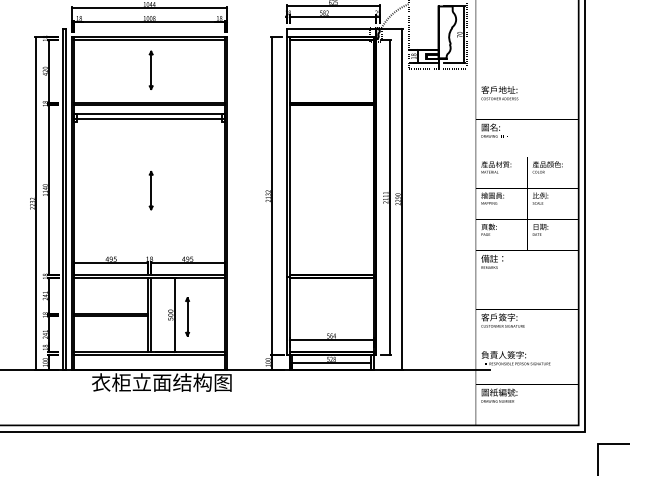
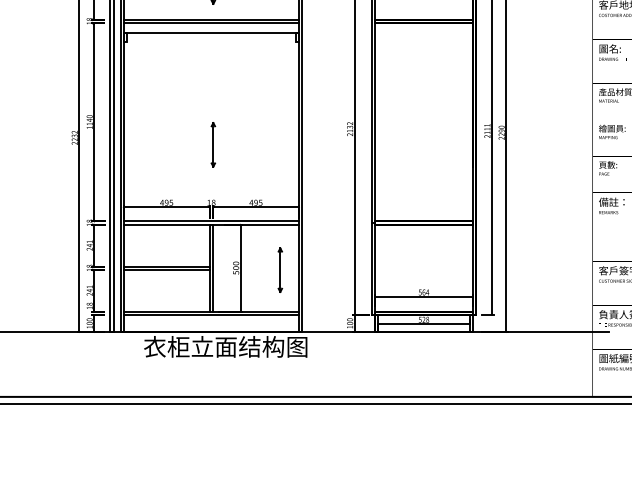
line: (149, 118) -> (211, 38), removed
part: (150, 190) -> (212, 144), moved
part: (187, 316) -> (280, 269), moved

